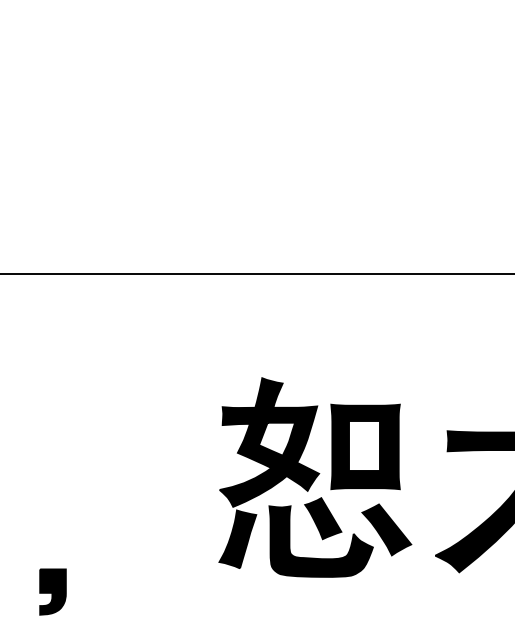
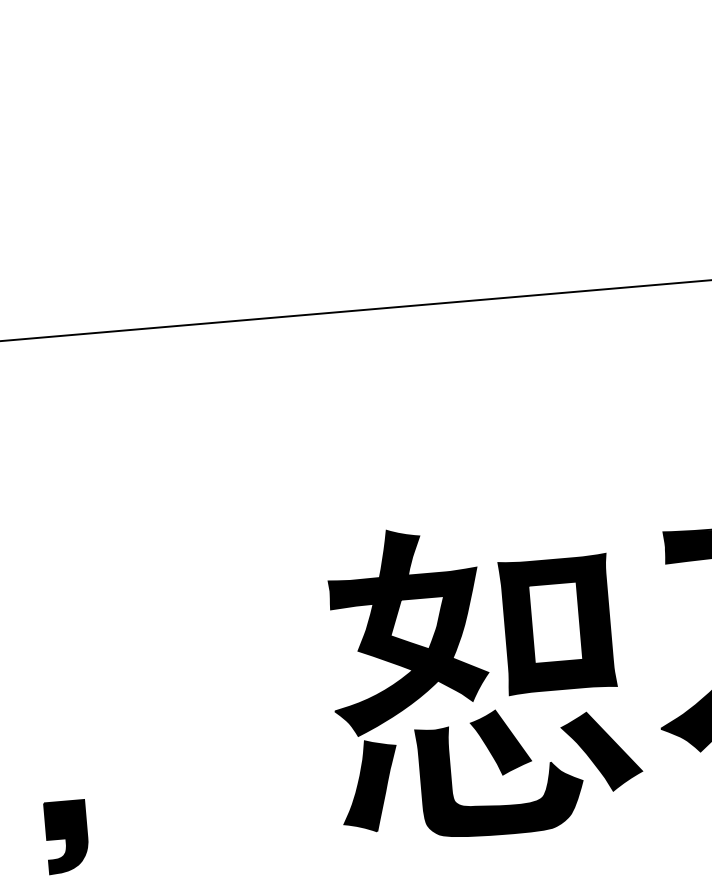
part: (315, 477) -> (483, 679), moved

